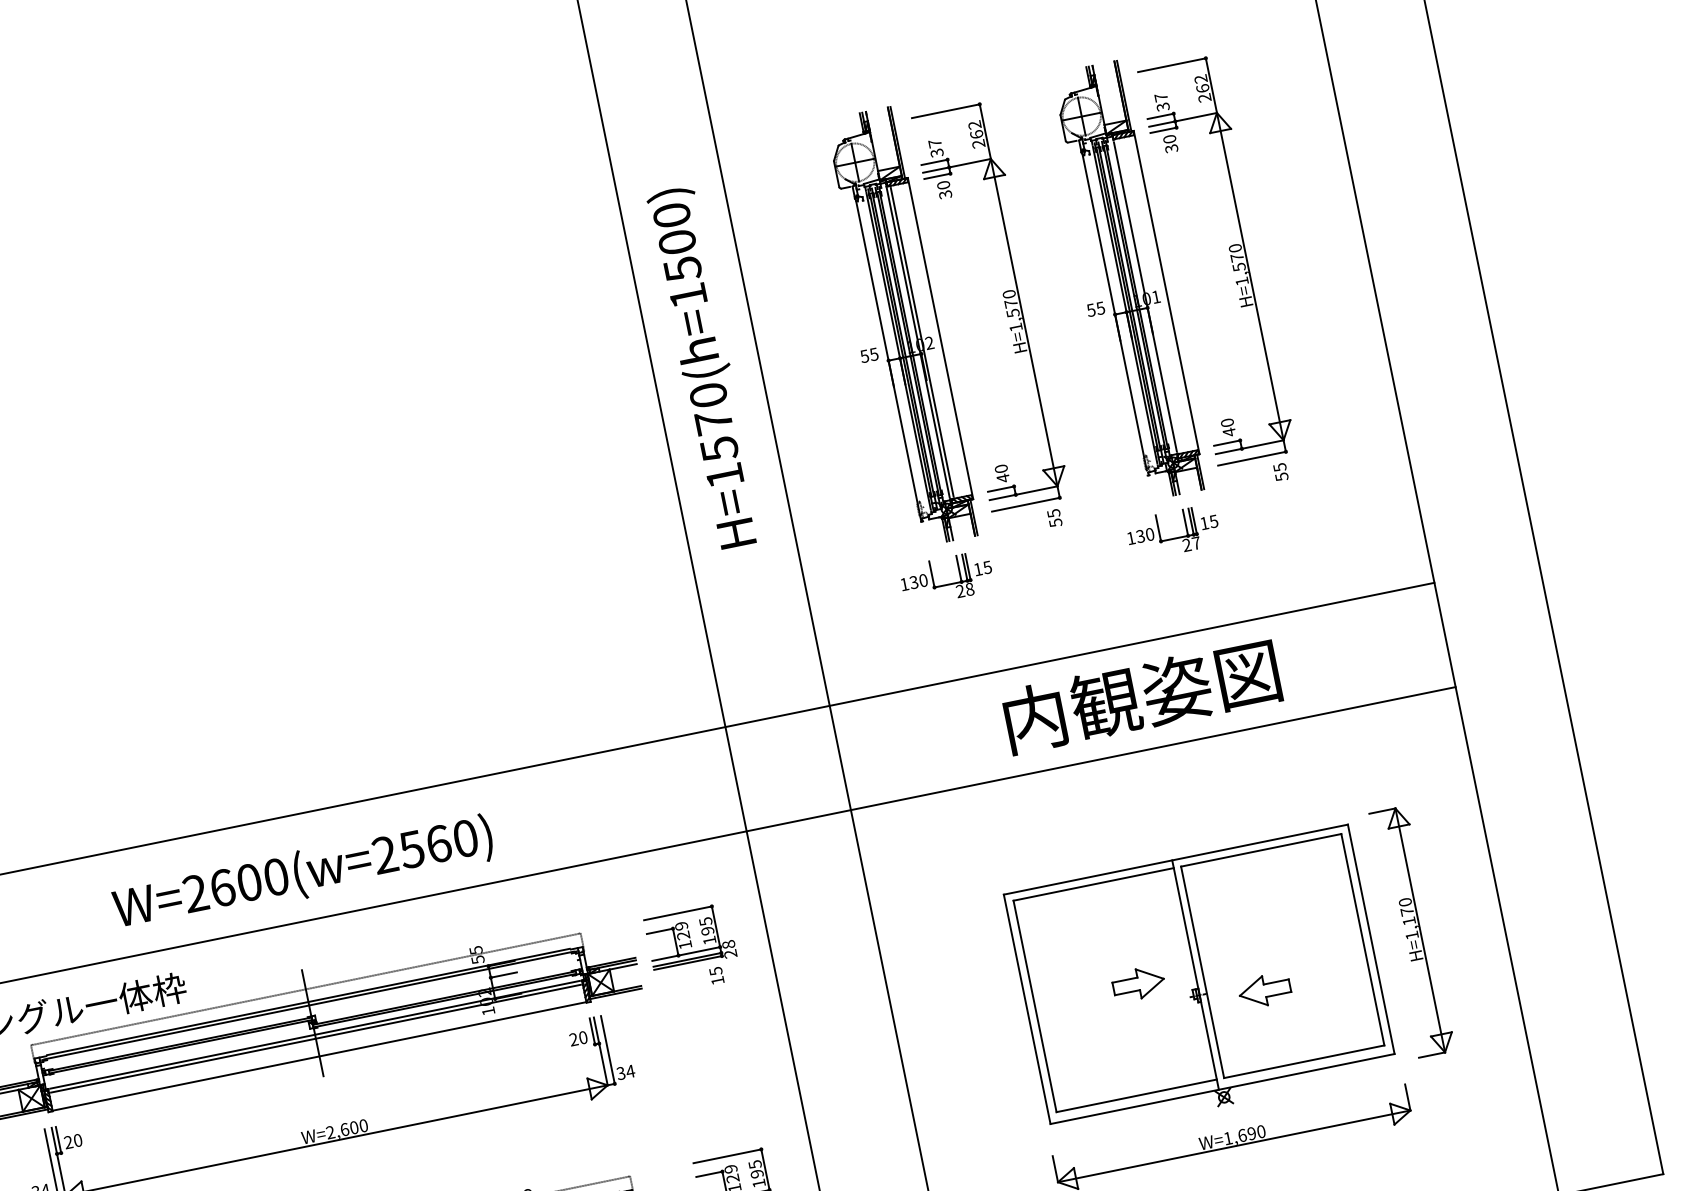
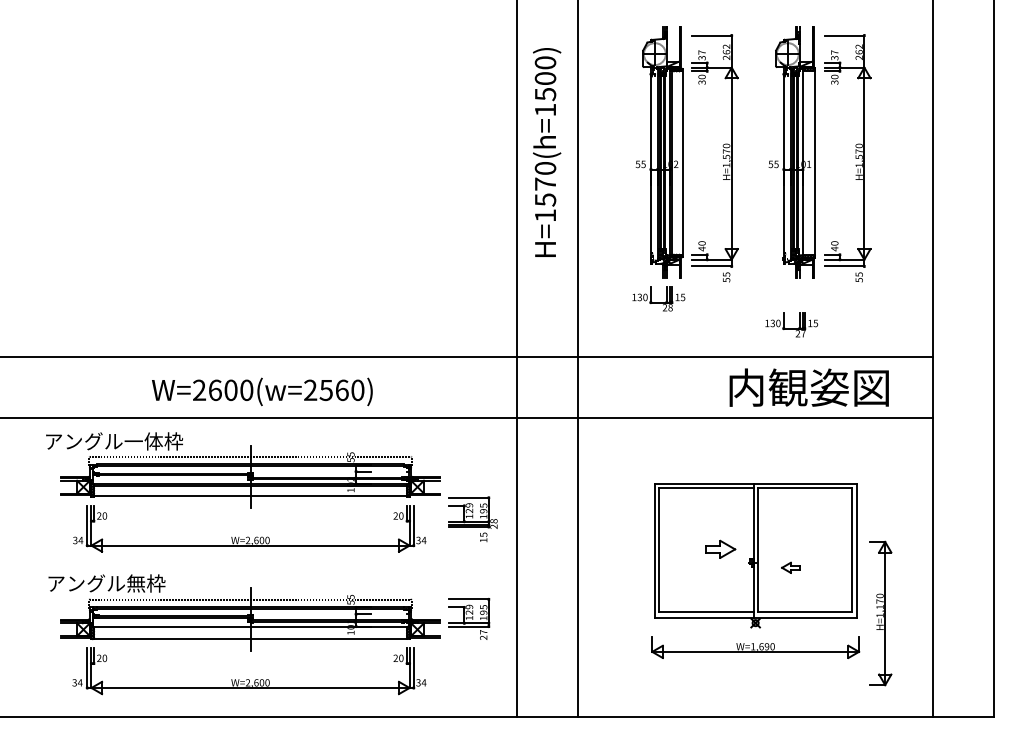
part: (1172, 531) -> (791, 324), moved
text: (1140, 696) -> (808, 387), moved
part: (1412, 932) -> (880, 613), moved
part: (691, 947) -> (472, 518), moved
part: (1264, 990) -> (790, 567), size x0.6

